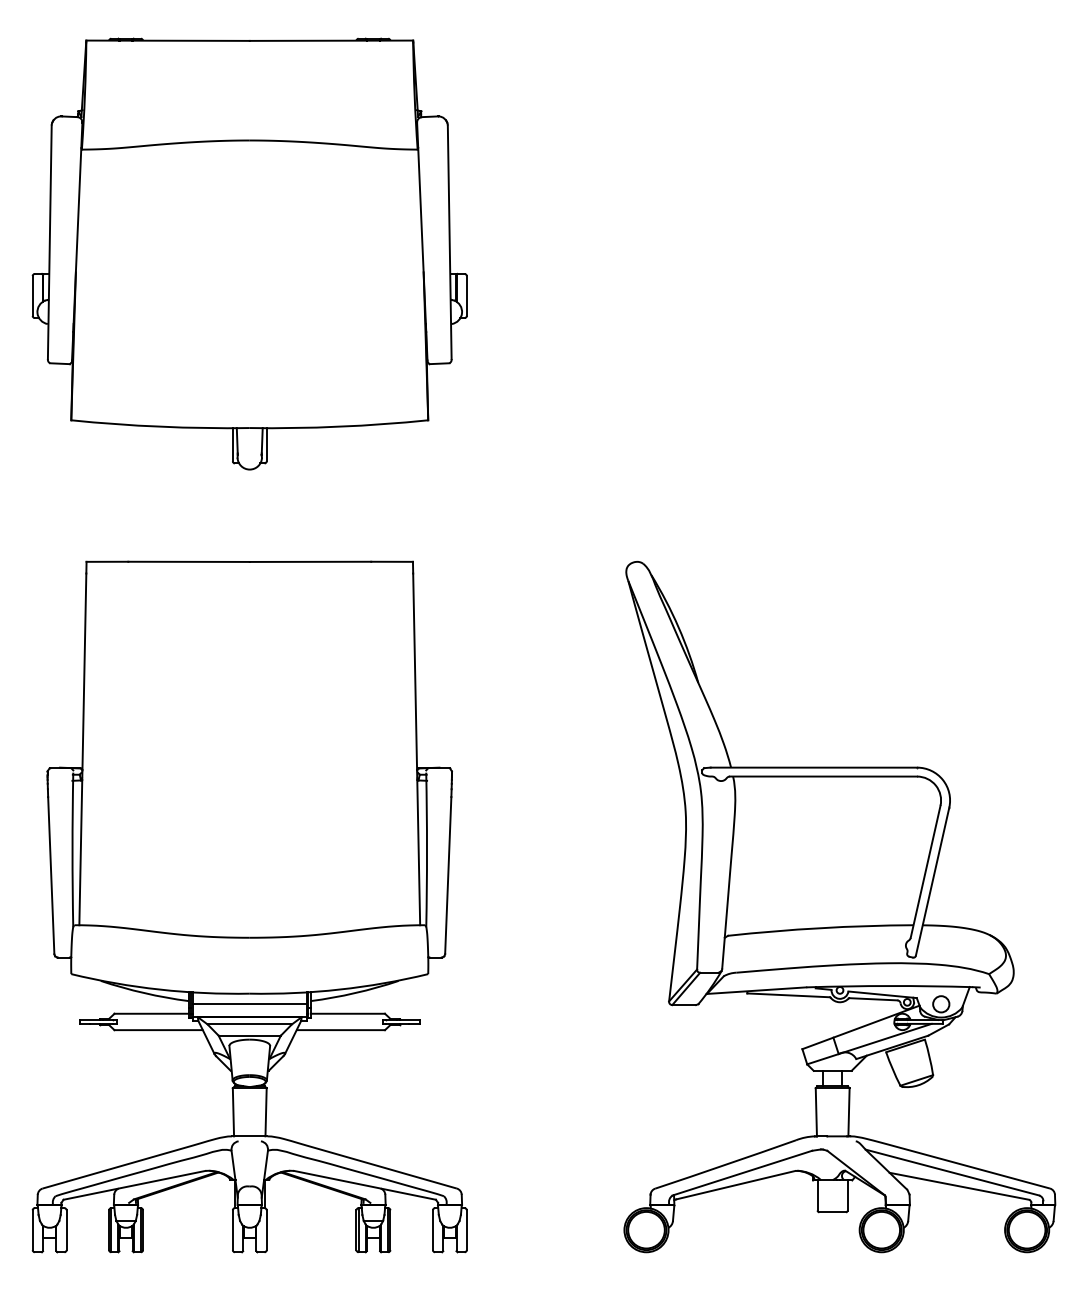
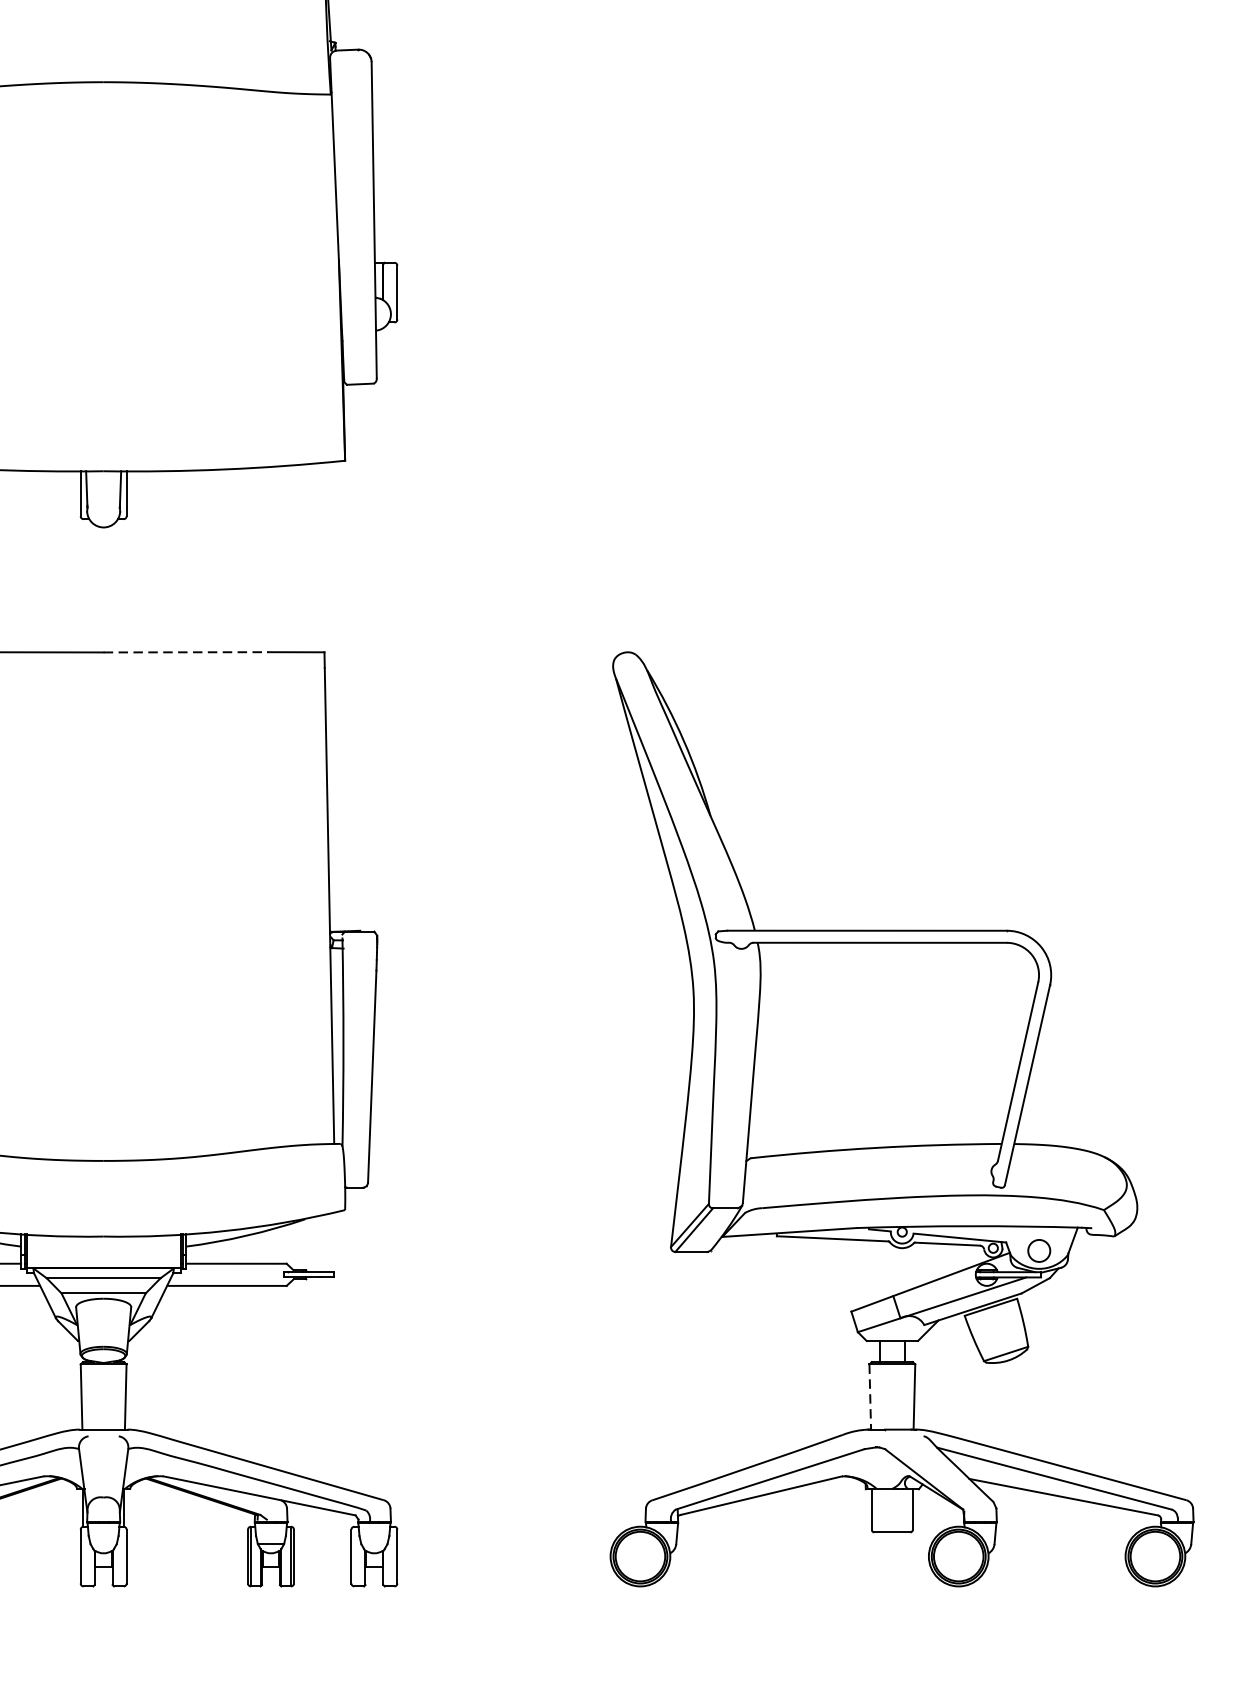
line: (310, 561) -> (185, 651), solid -> dashed
line: (249, 1004) -> (103, 1251), removed
line: (816, 1112) -> (870, 1397), solid -> dashed

